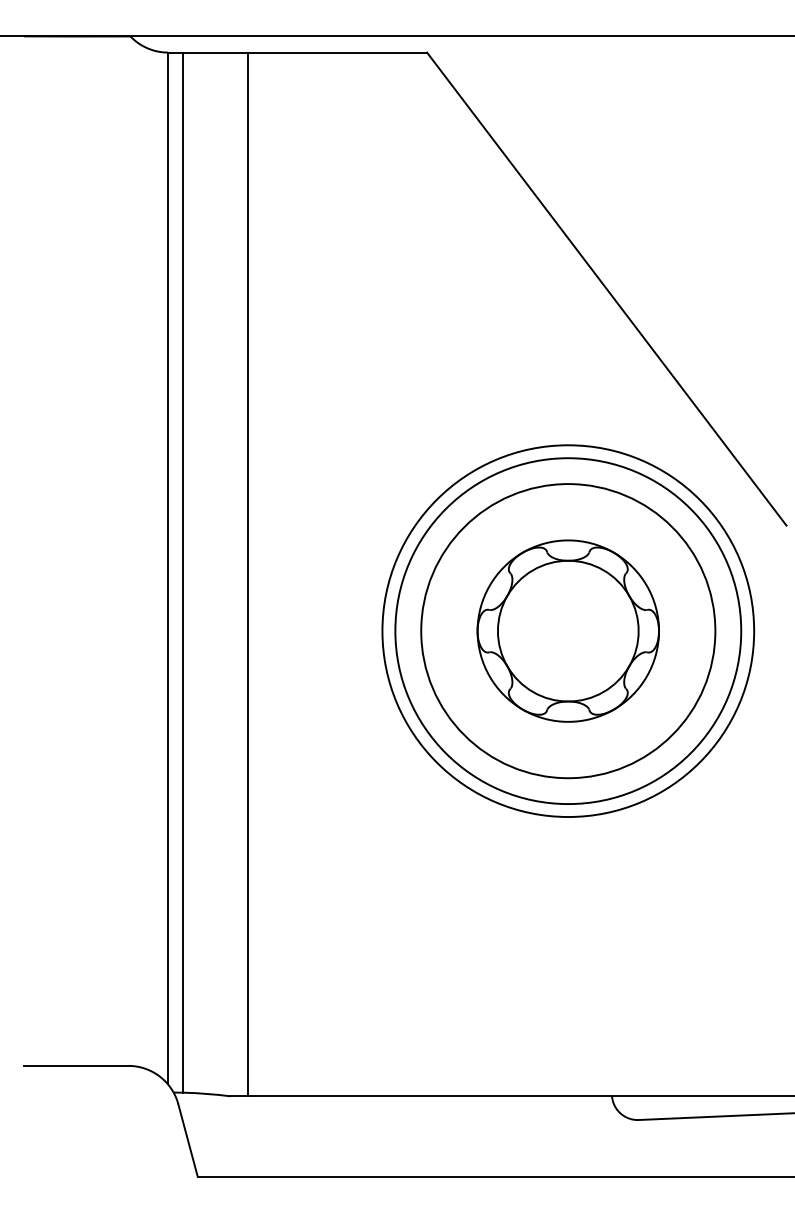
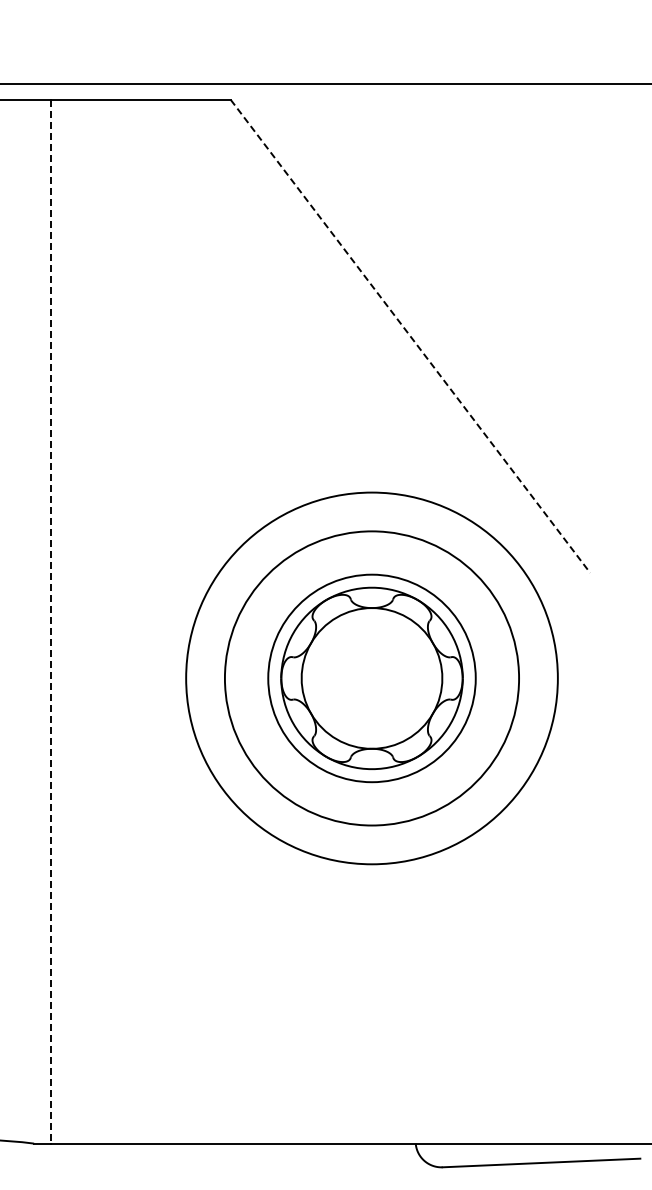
line: (607, 289) -> (411, 336), solid -> dashed
line: (247, 574) -> (51, 621), solid -> dashed
circle: (568, 631) -> (372, 678), size x0.6

